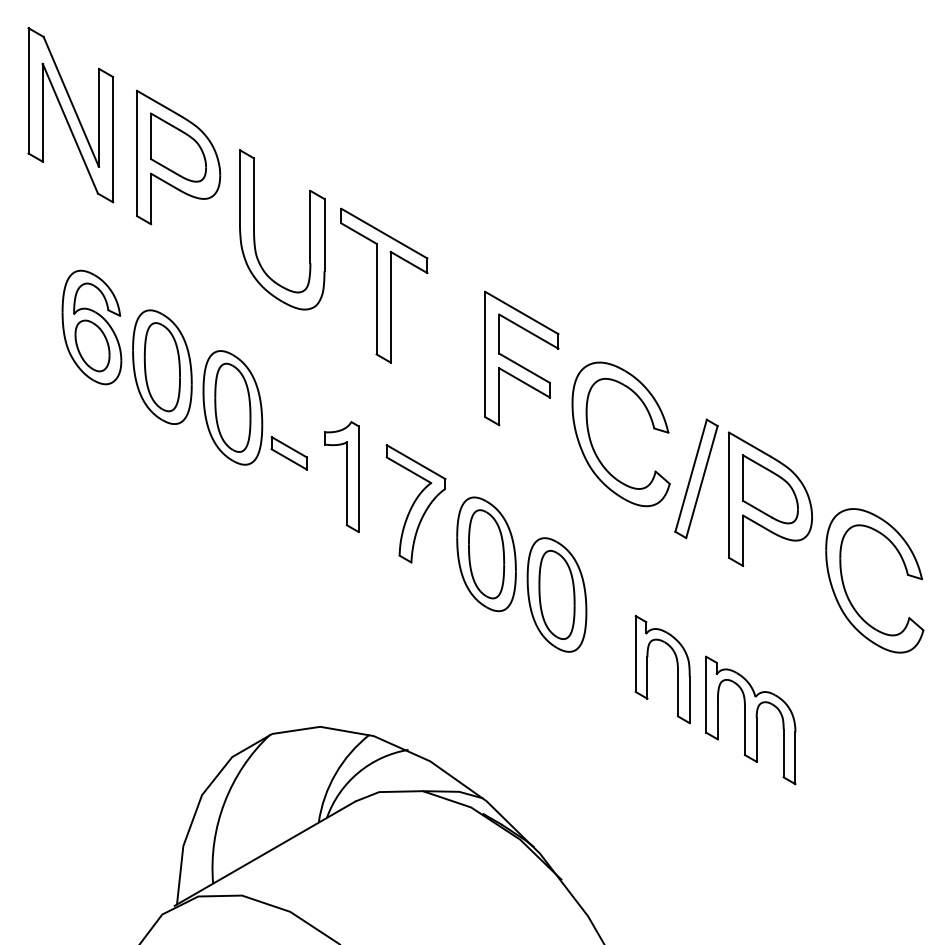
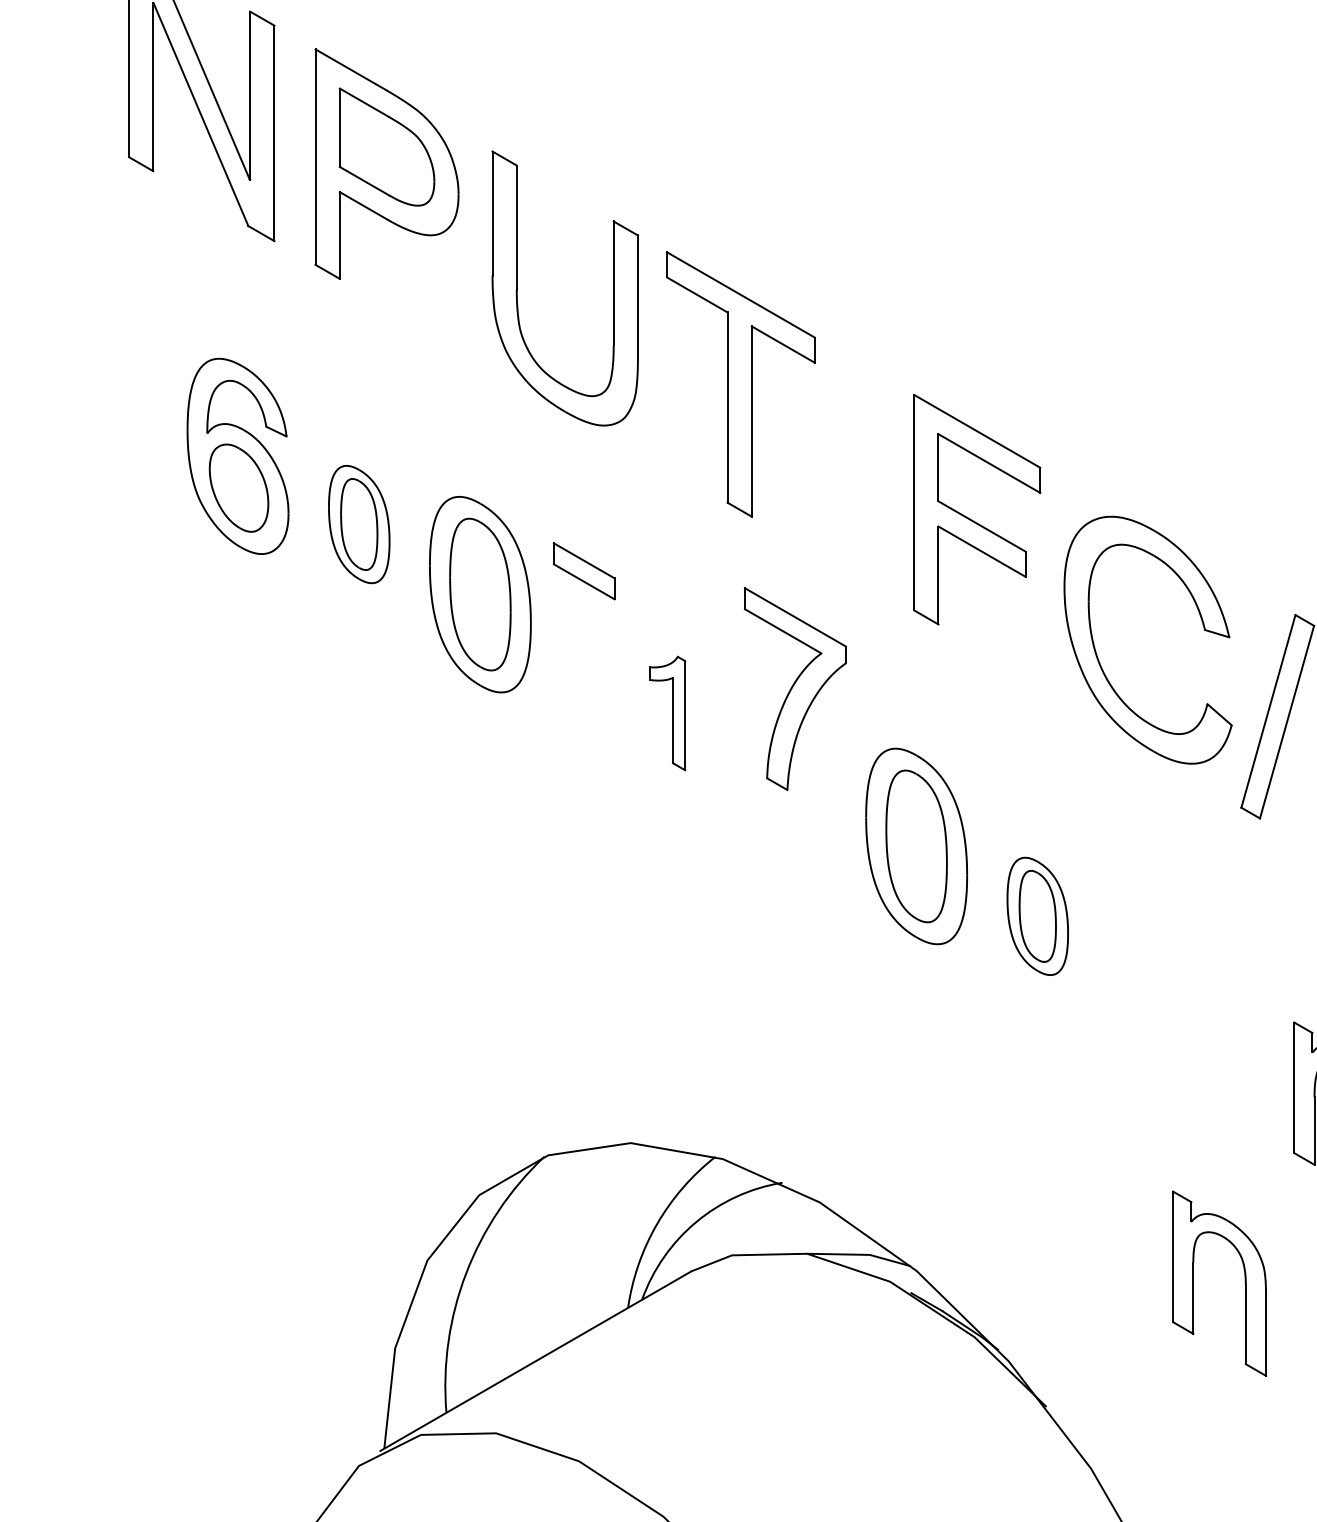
part: (162, 366) -> (359, 523), size x0.6
part: (288, 453) -> (582, 571), moved
part: (341, 476) -> (667, 712), size x0.6
part: (415, 503) -> (794, 688), moved
part: (556, 594) -> (1036, 915), size x0.6
part: (676, 665) -> (1243, 1276), moved

